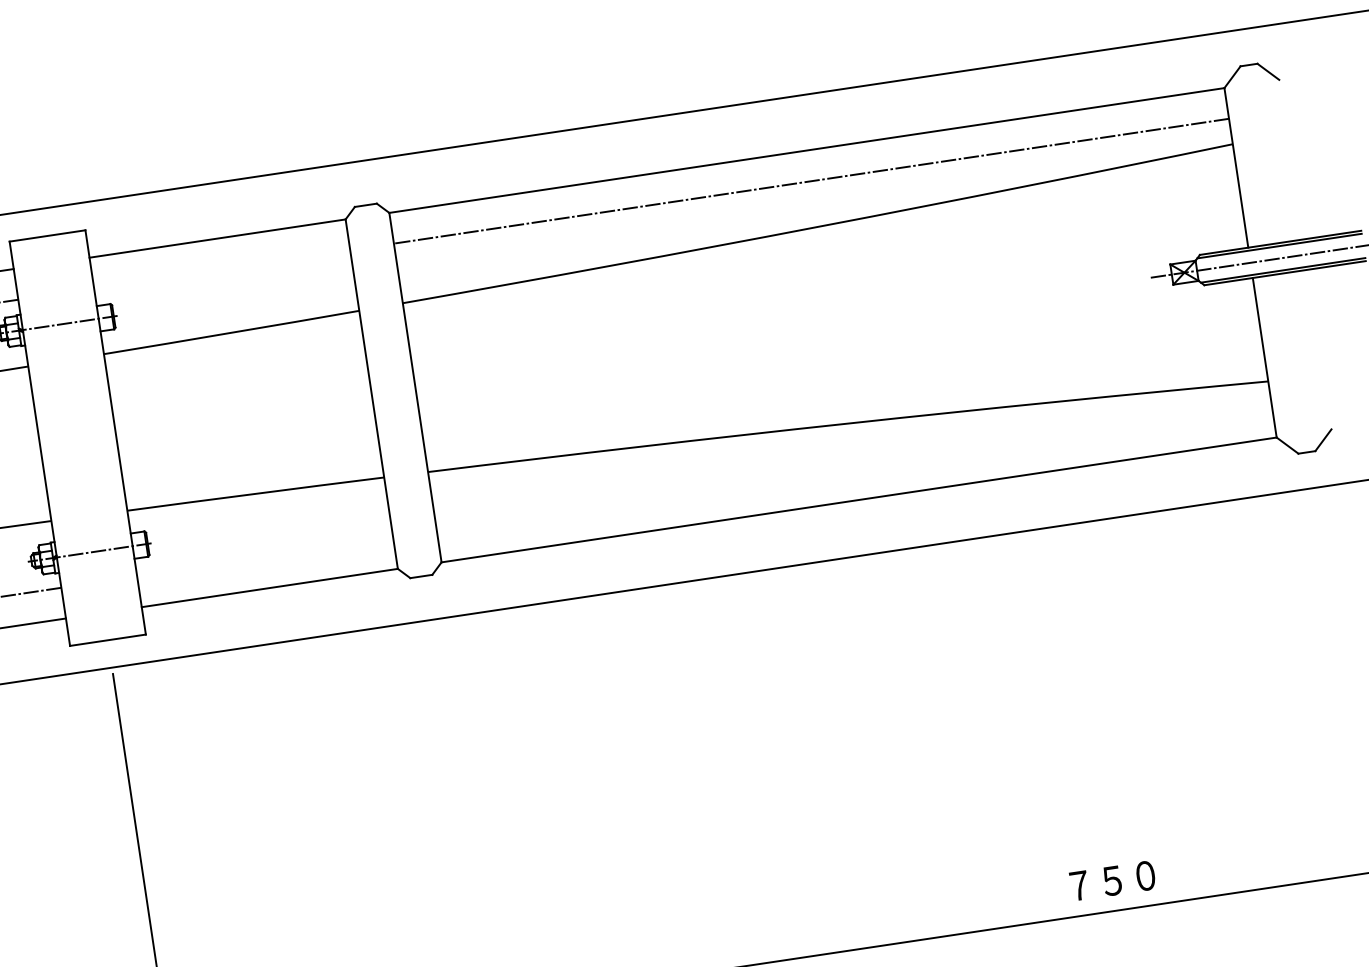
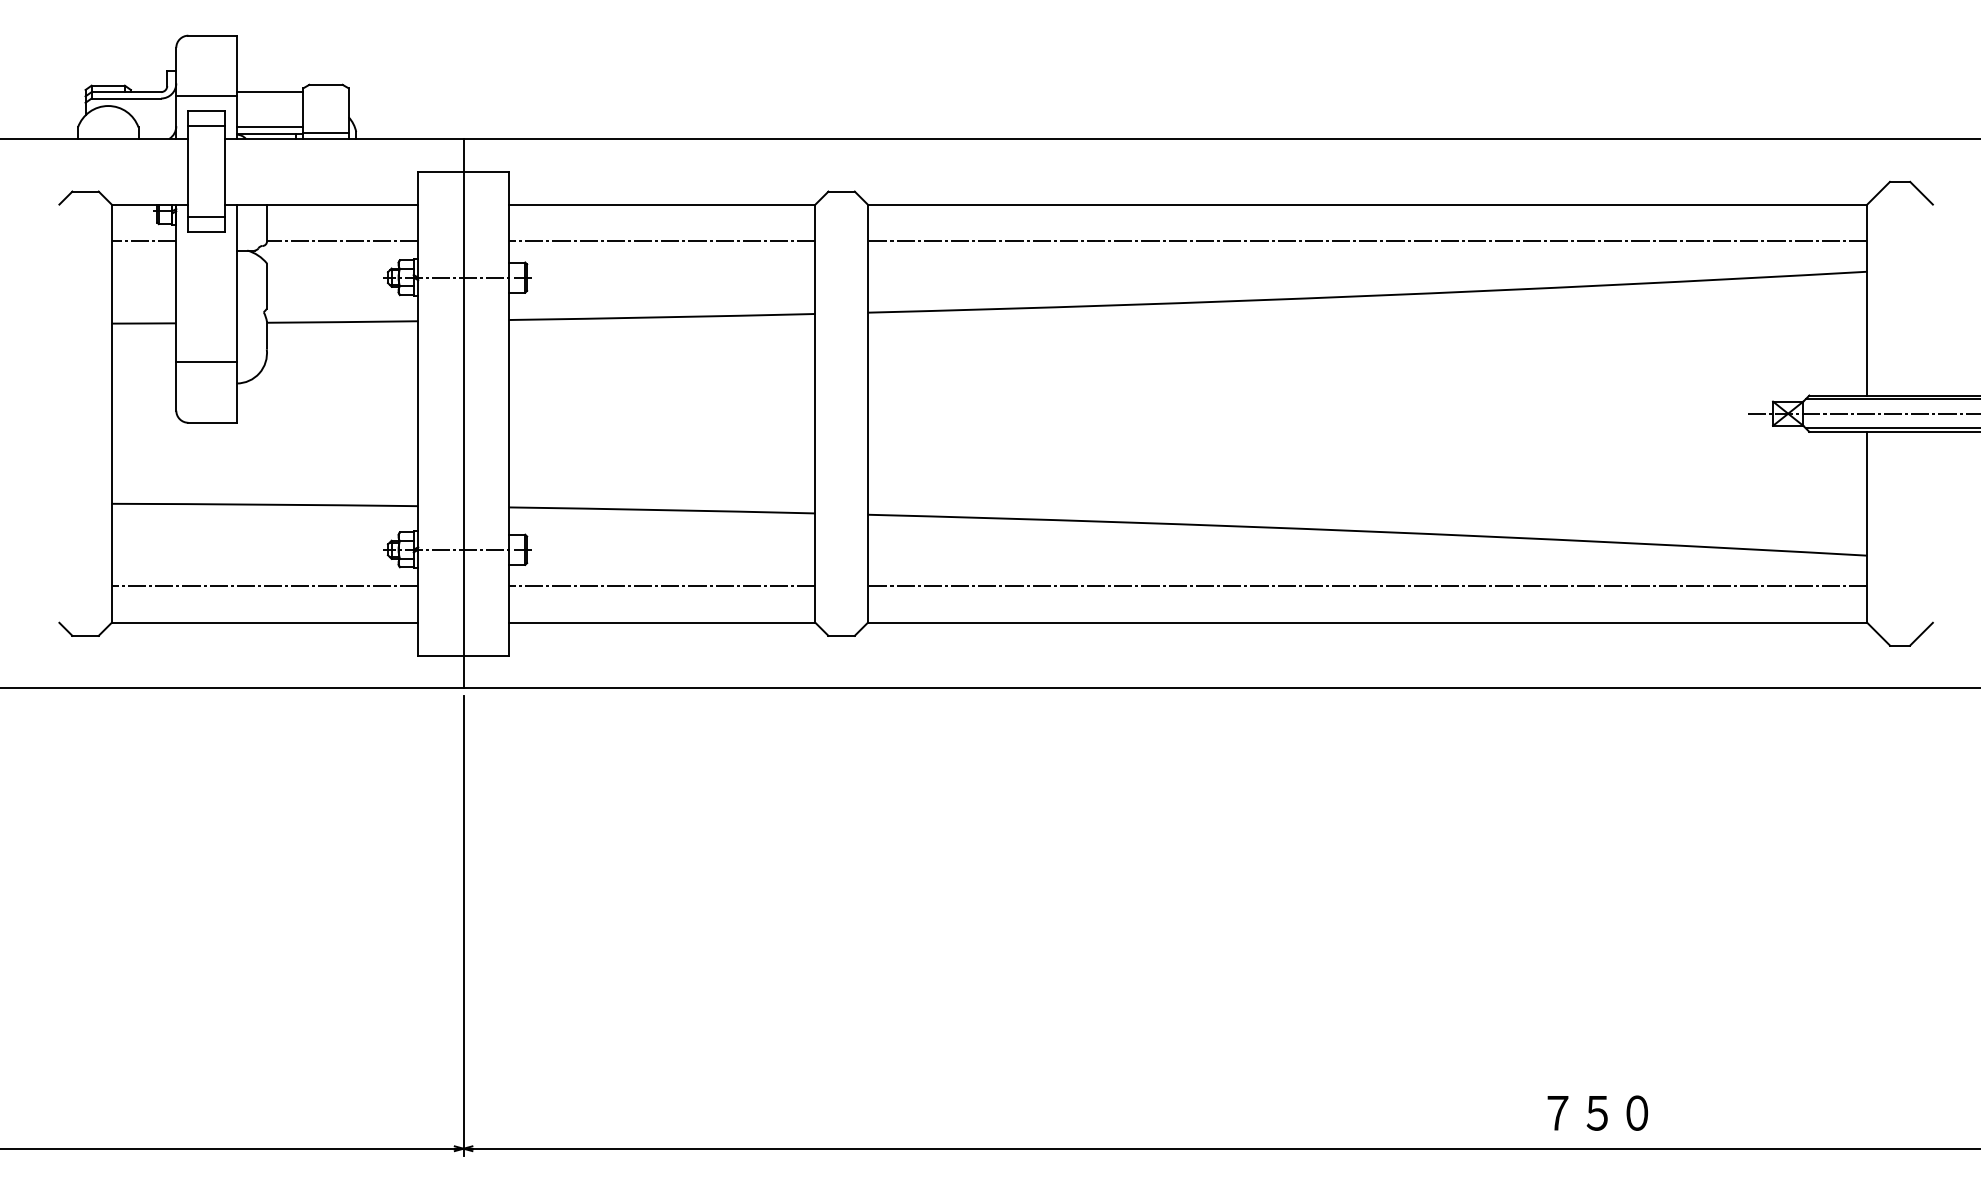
line: (221, 269) -> (661, 241), added
line: (77, 437) -> (463, 413), added
line: (854, 469) -> (1367, 586), added
line: (264, 557) -> (661, 586), added

